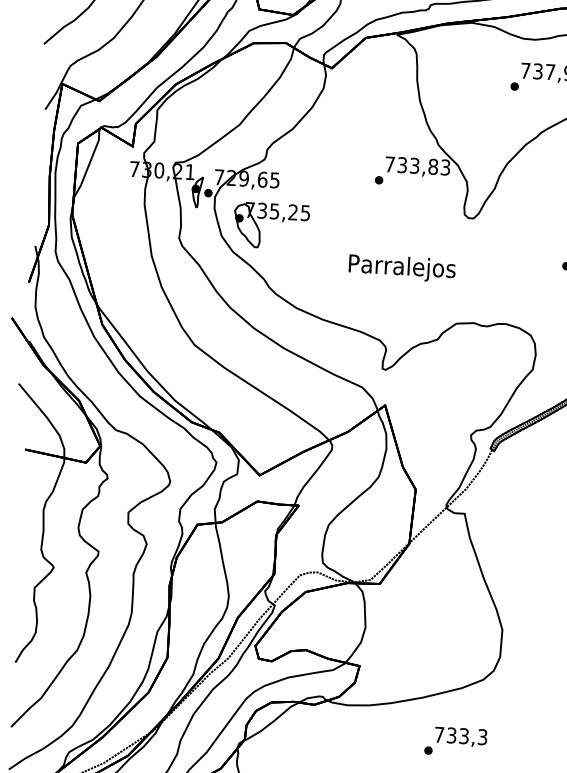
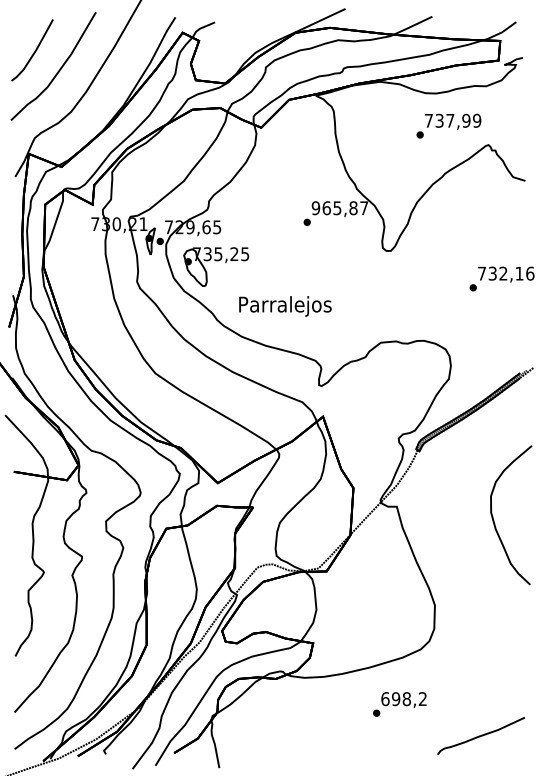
text: (417, 166) -> (339, 208), 733,83 -> 965,87
text: (402, 268) -> (285, 306), moved
text: (460, 736) -> (403, 699), 733,3 -> 698,2

